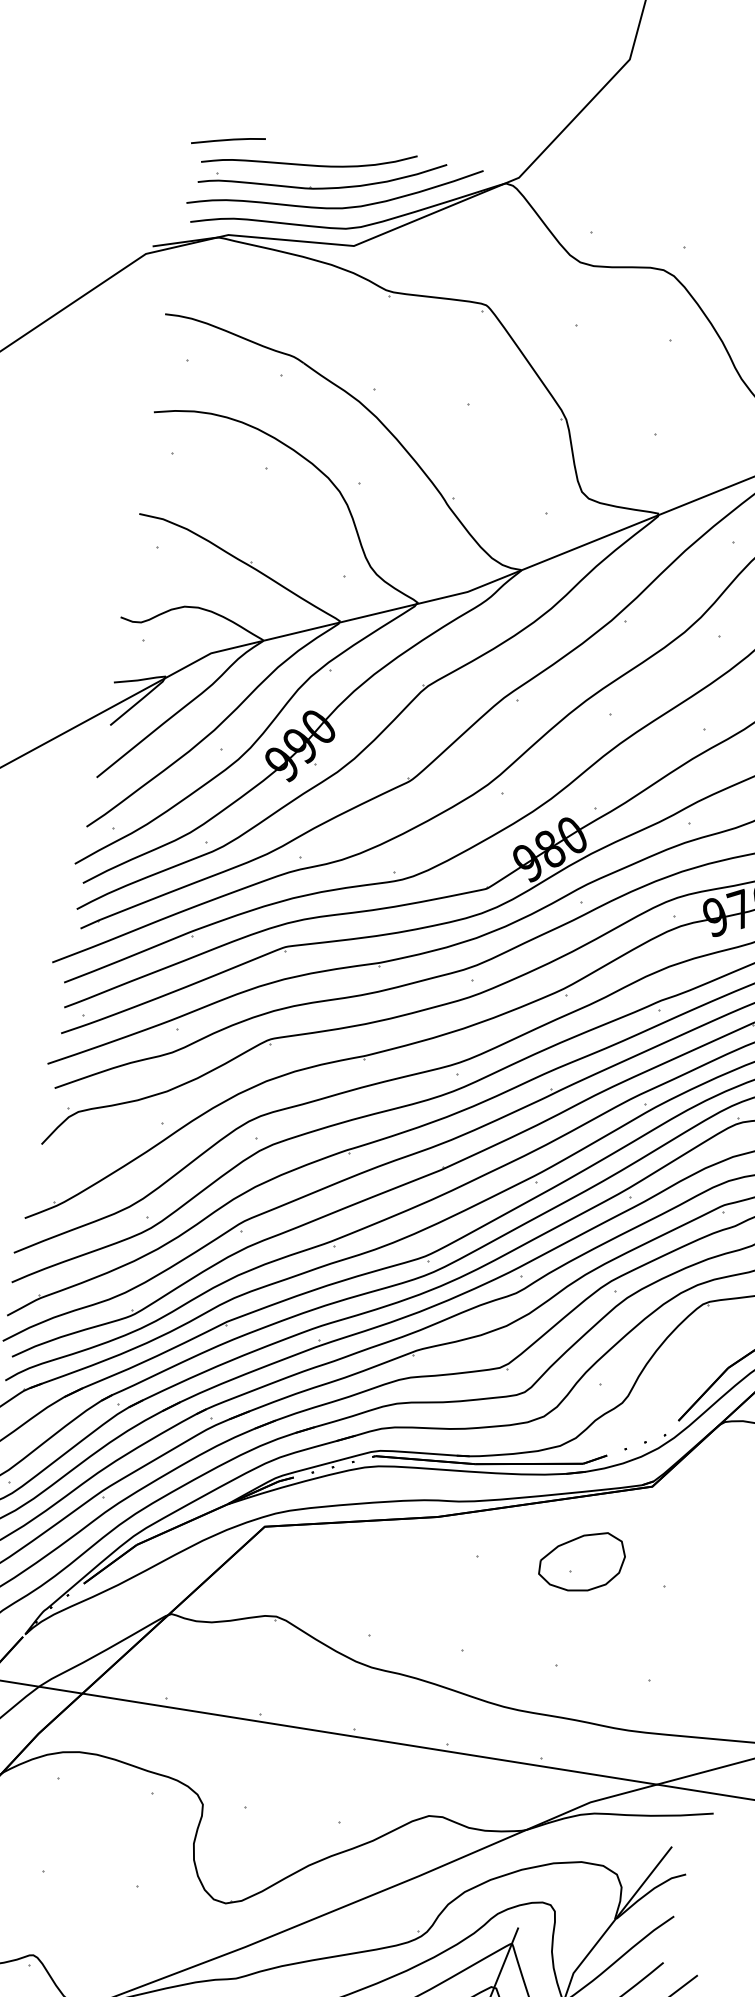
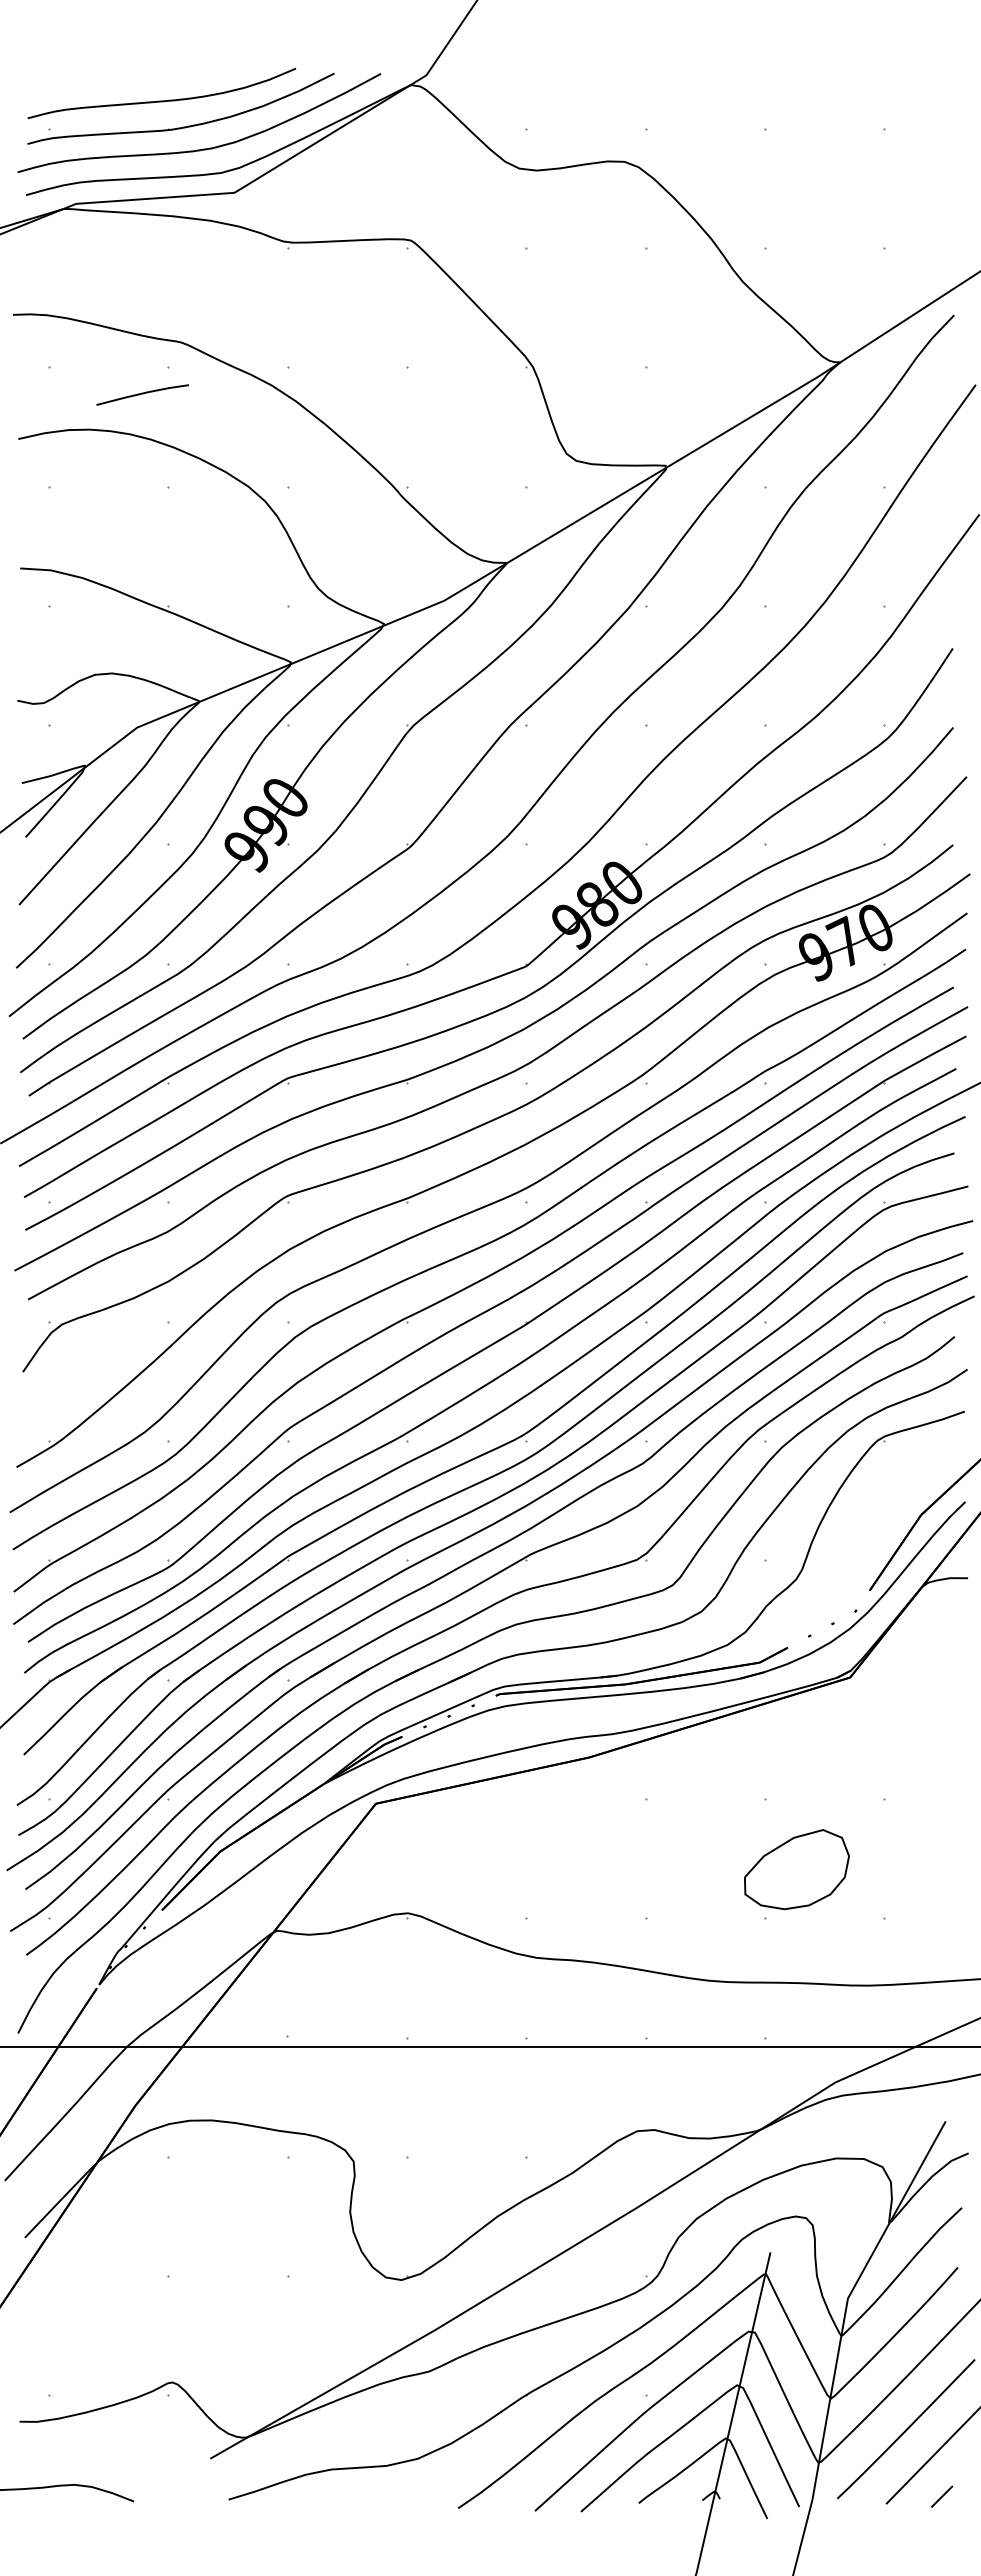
line: (228, 140) -> (142, 394), moved
part: (582, 1560) -> (796, 1869), moved

